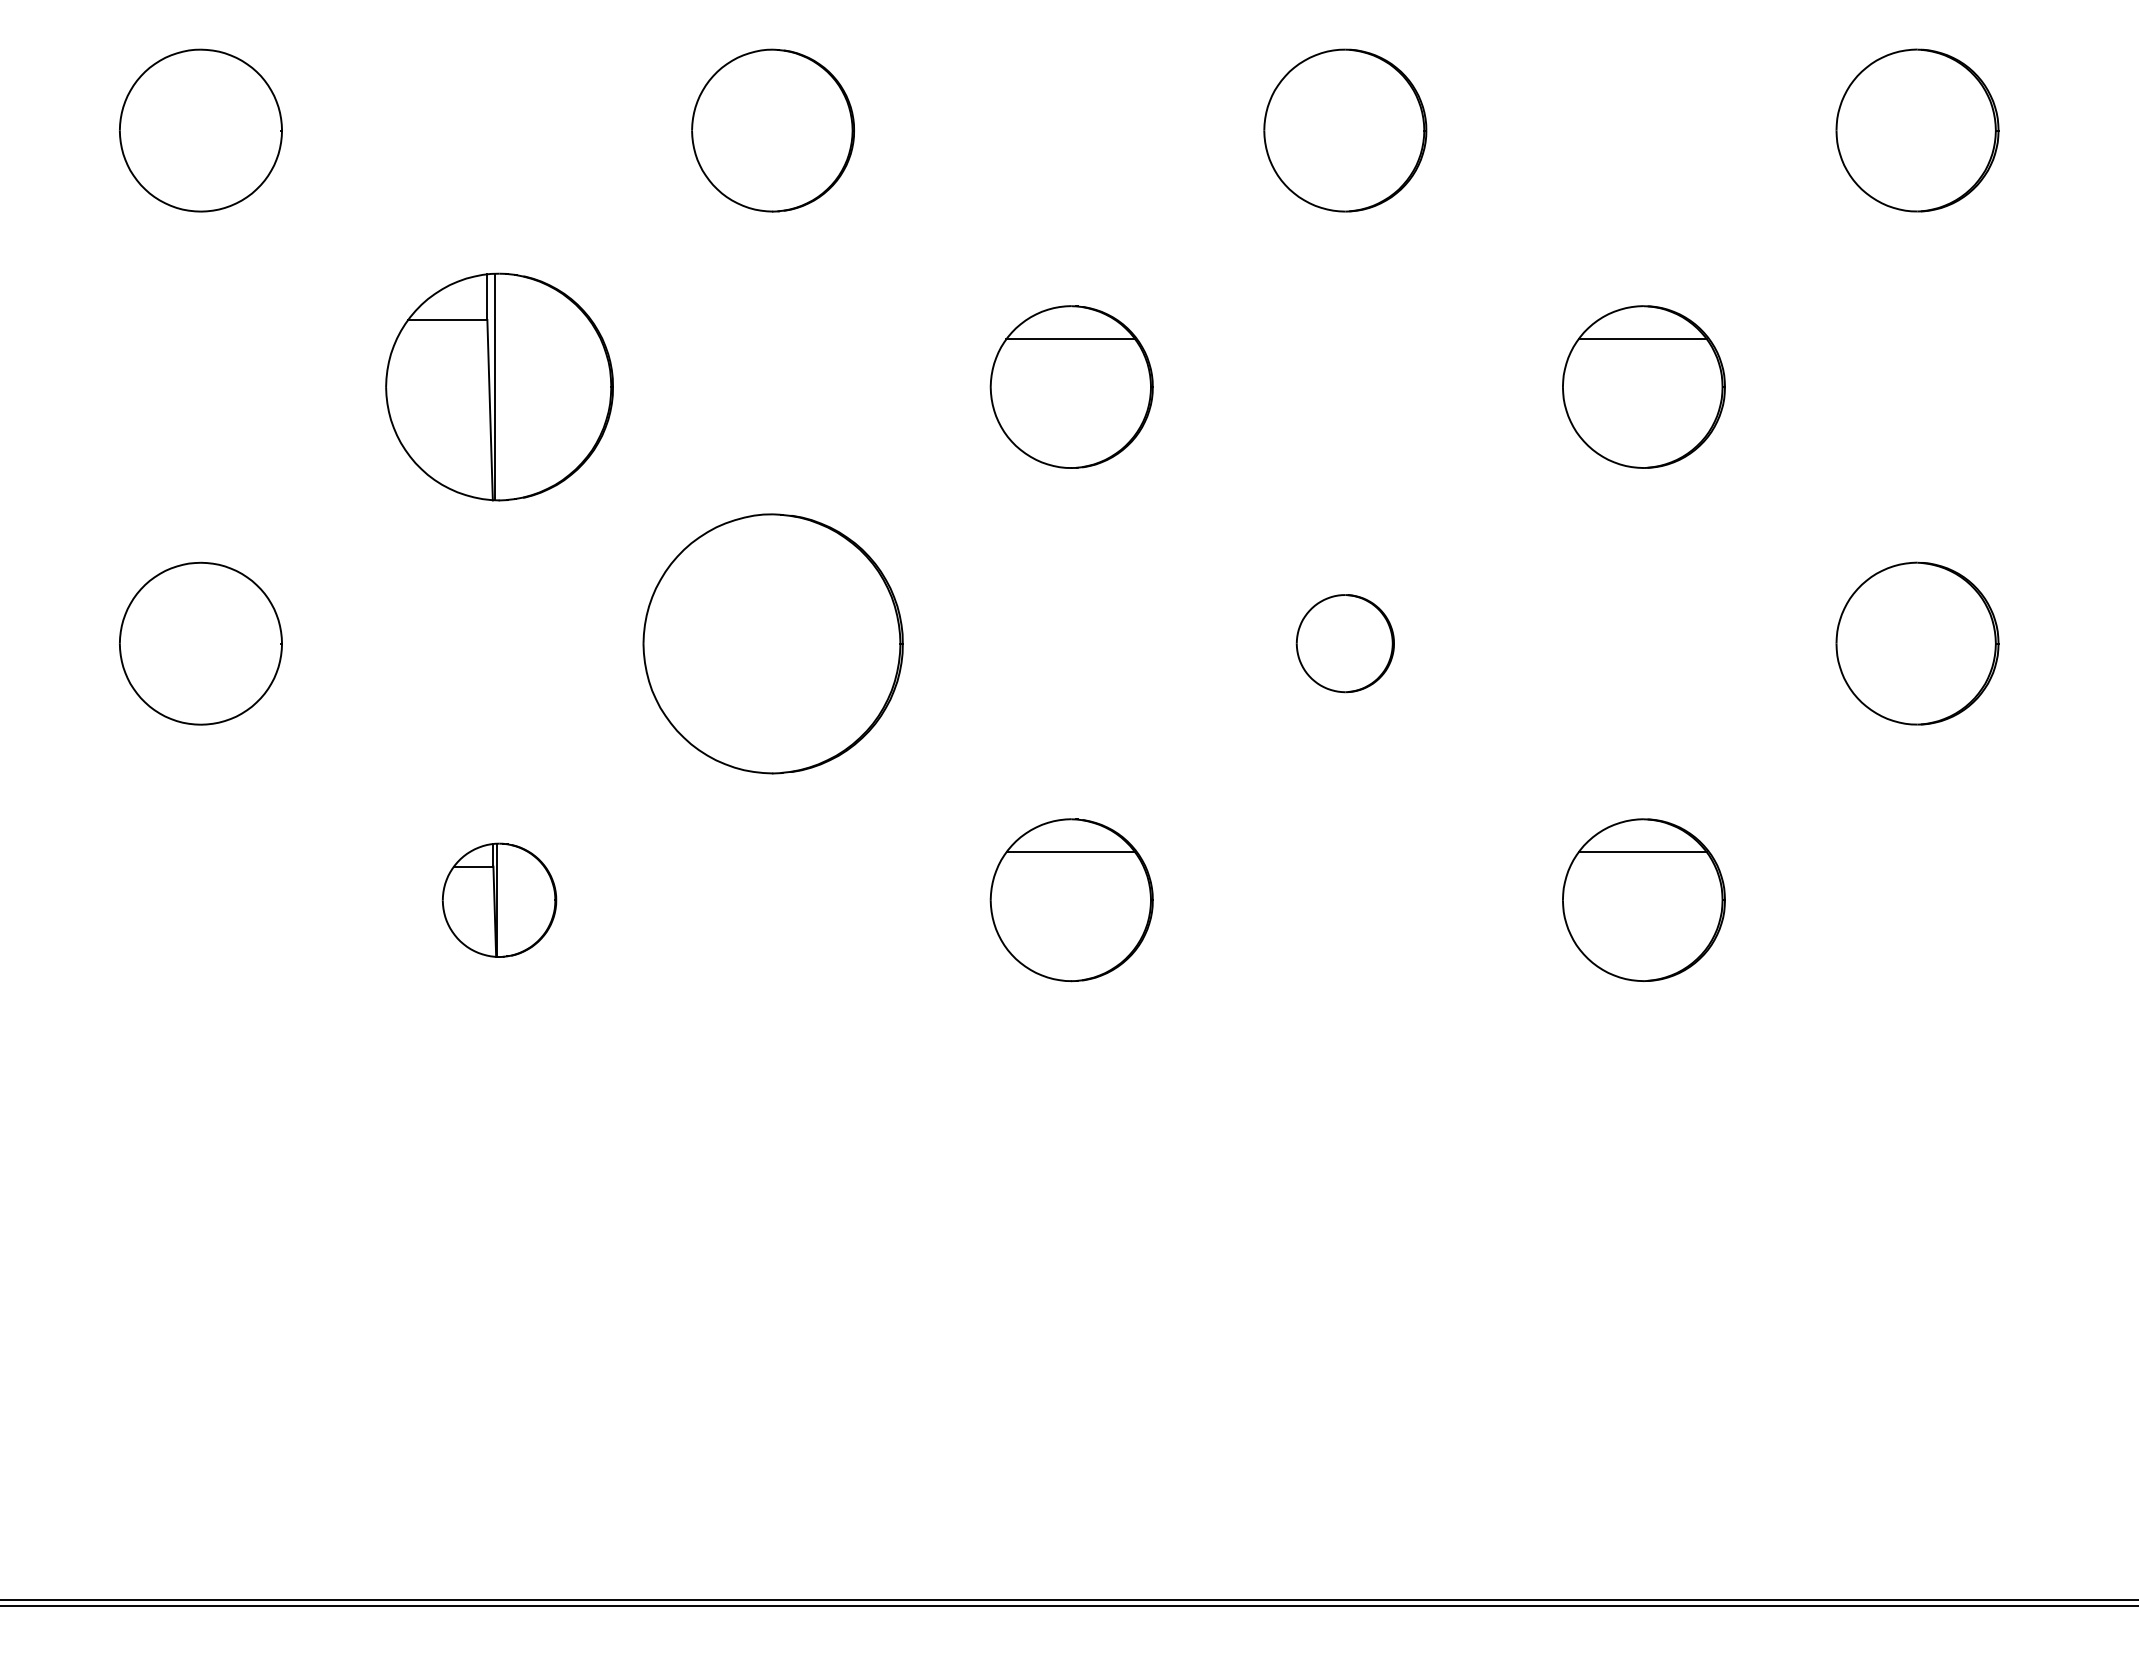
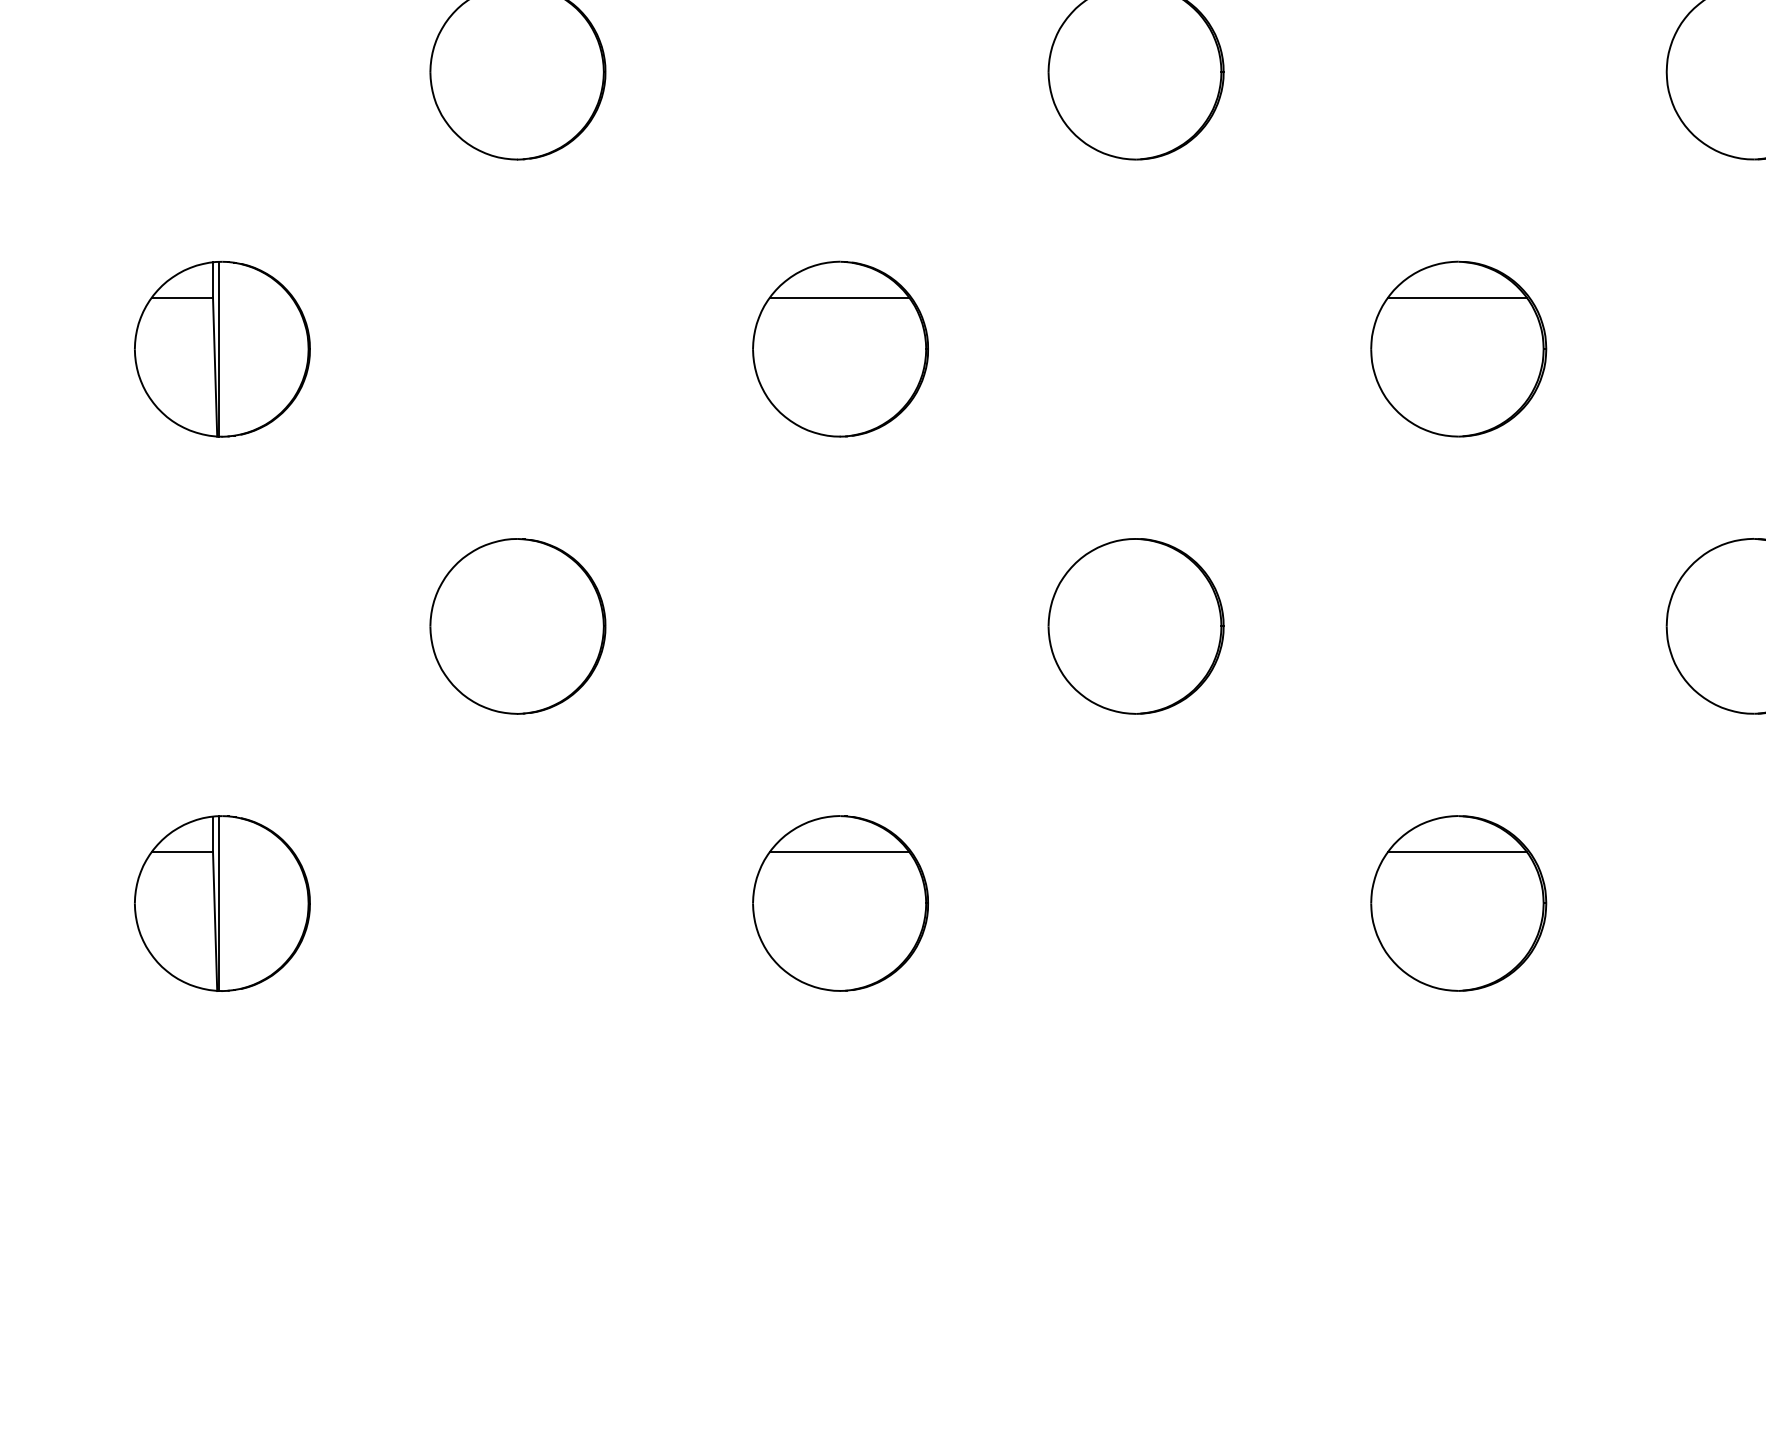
part: (499, 387) -> (222, 349), size x0.71
part: (772, 643) -> (517, 626), size x0.62
part: (1345, 643) -> (1136, 626), size x1.67
part: (499, 900) -> (222, 903), size x1.43

